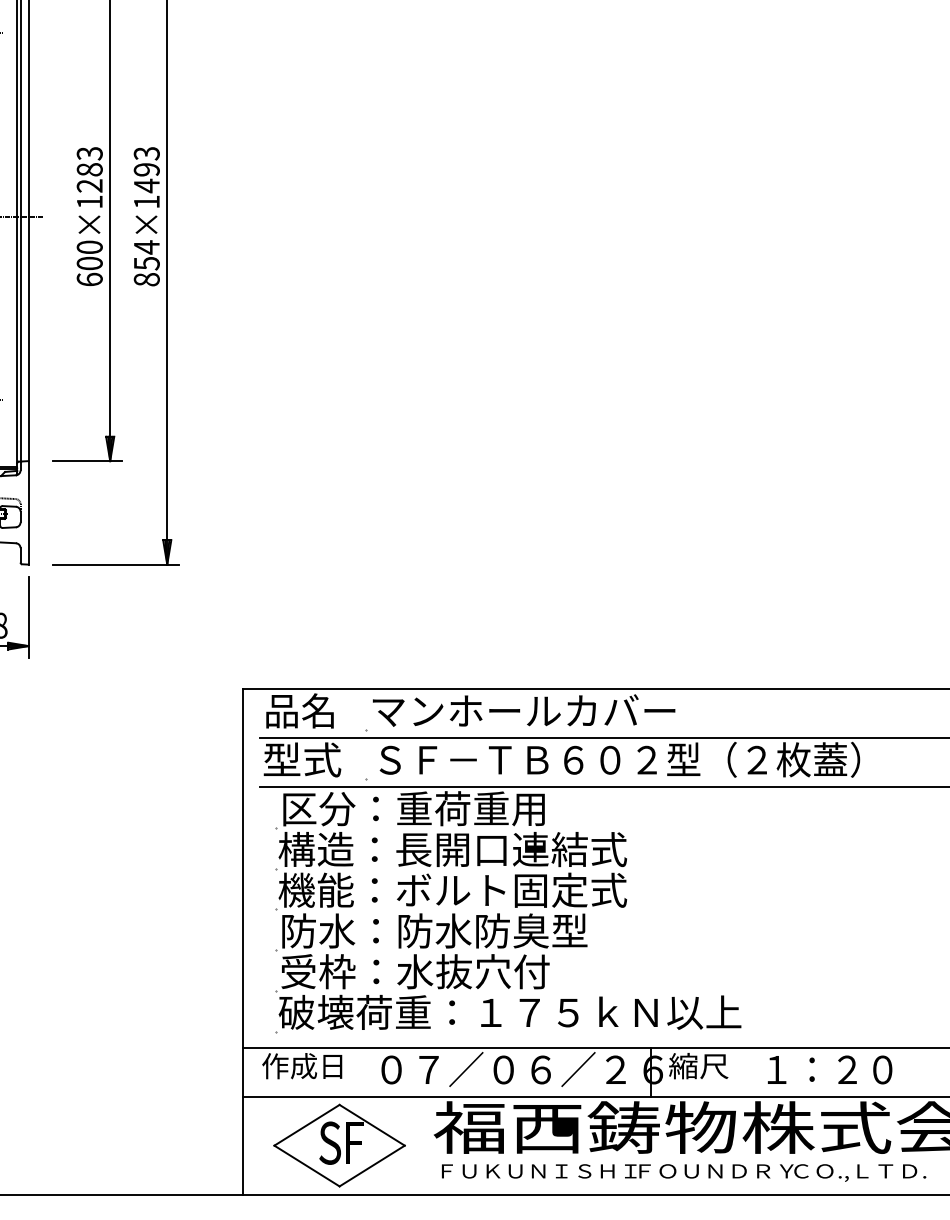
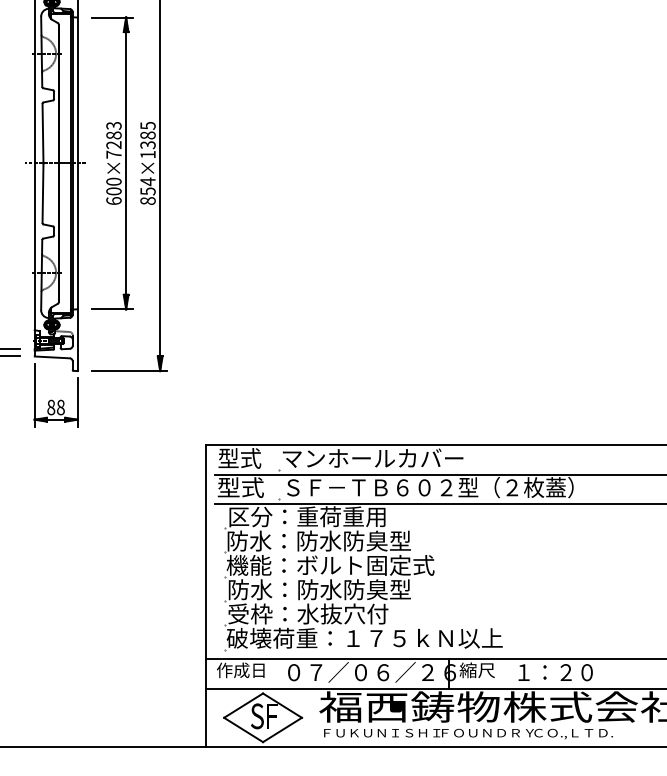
text: (145, 169) -> (147, 135), 854×1493 -> 854×1385
text: (88, 201) -> (113, 154), 600×1283 -> 600×7283
text: (300, 711) -> (239, 458), 品名 -> 型式
text: (452, 848) -> (330, 540), 構造：長開口連結式 -> 防水：防水防臭型

